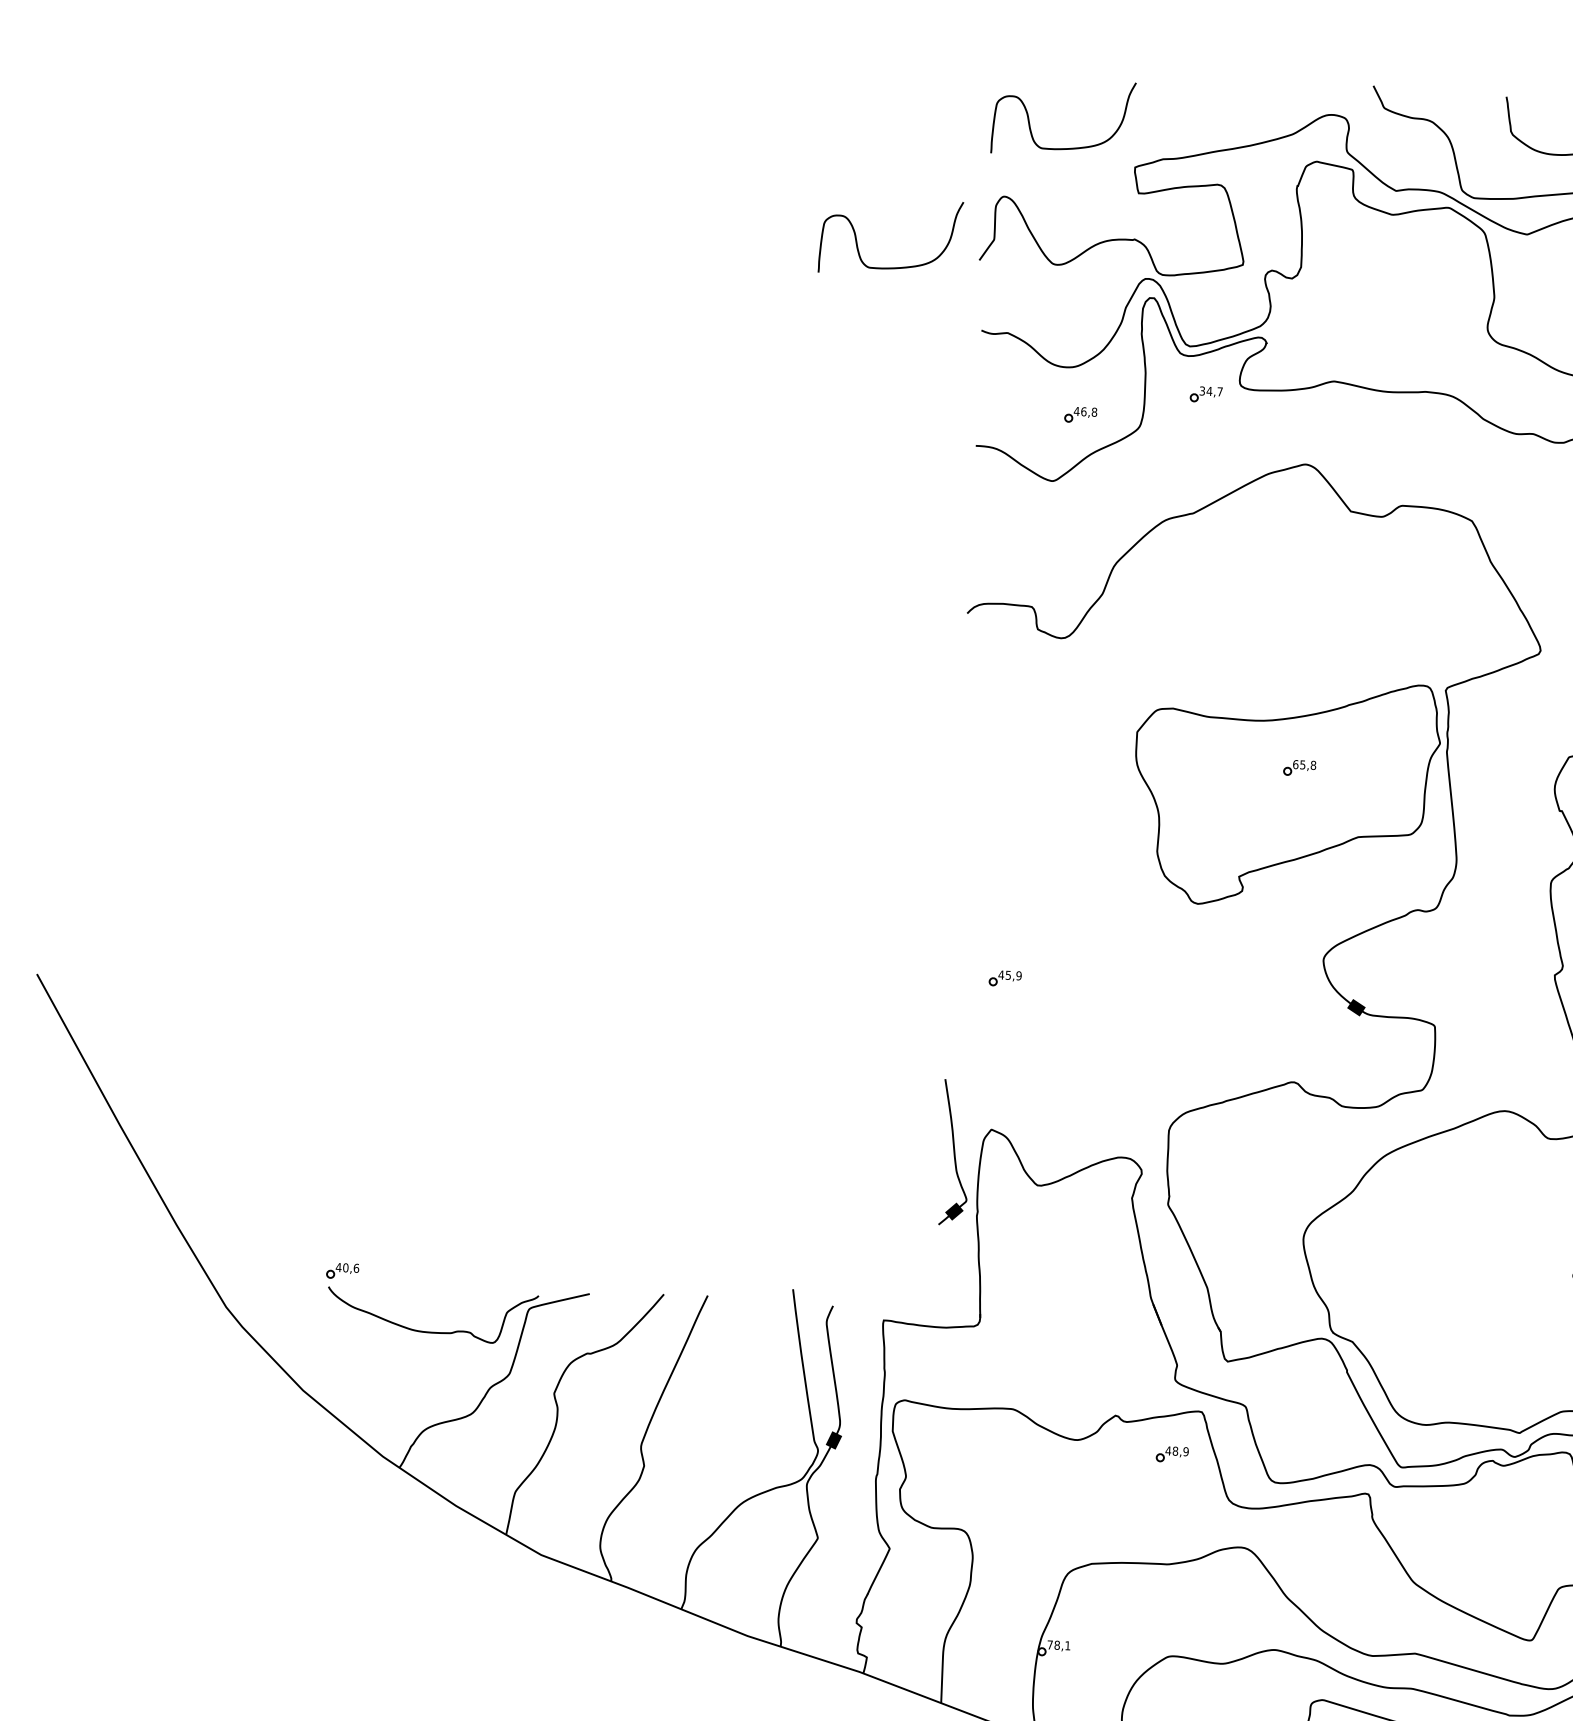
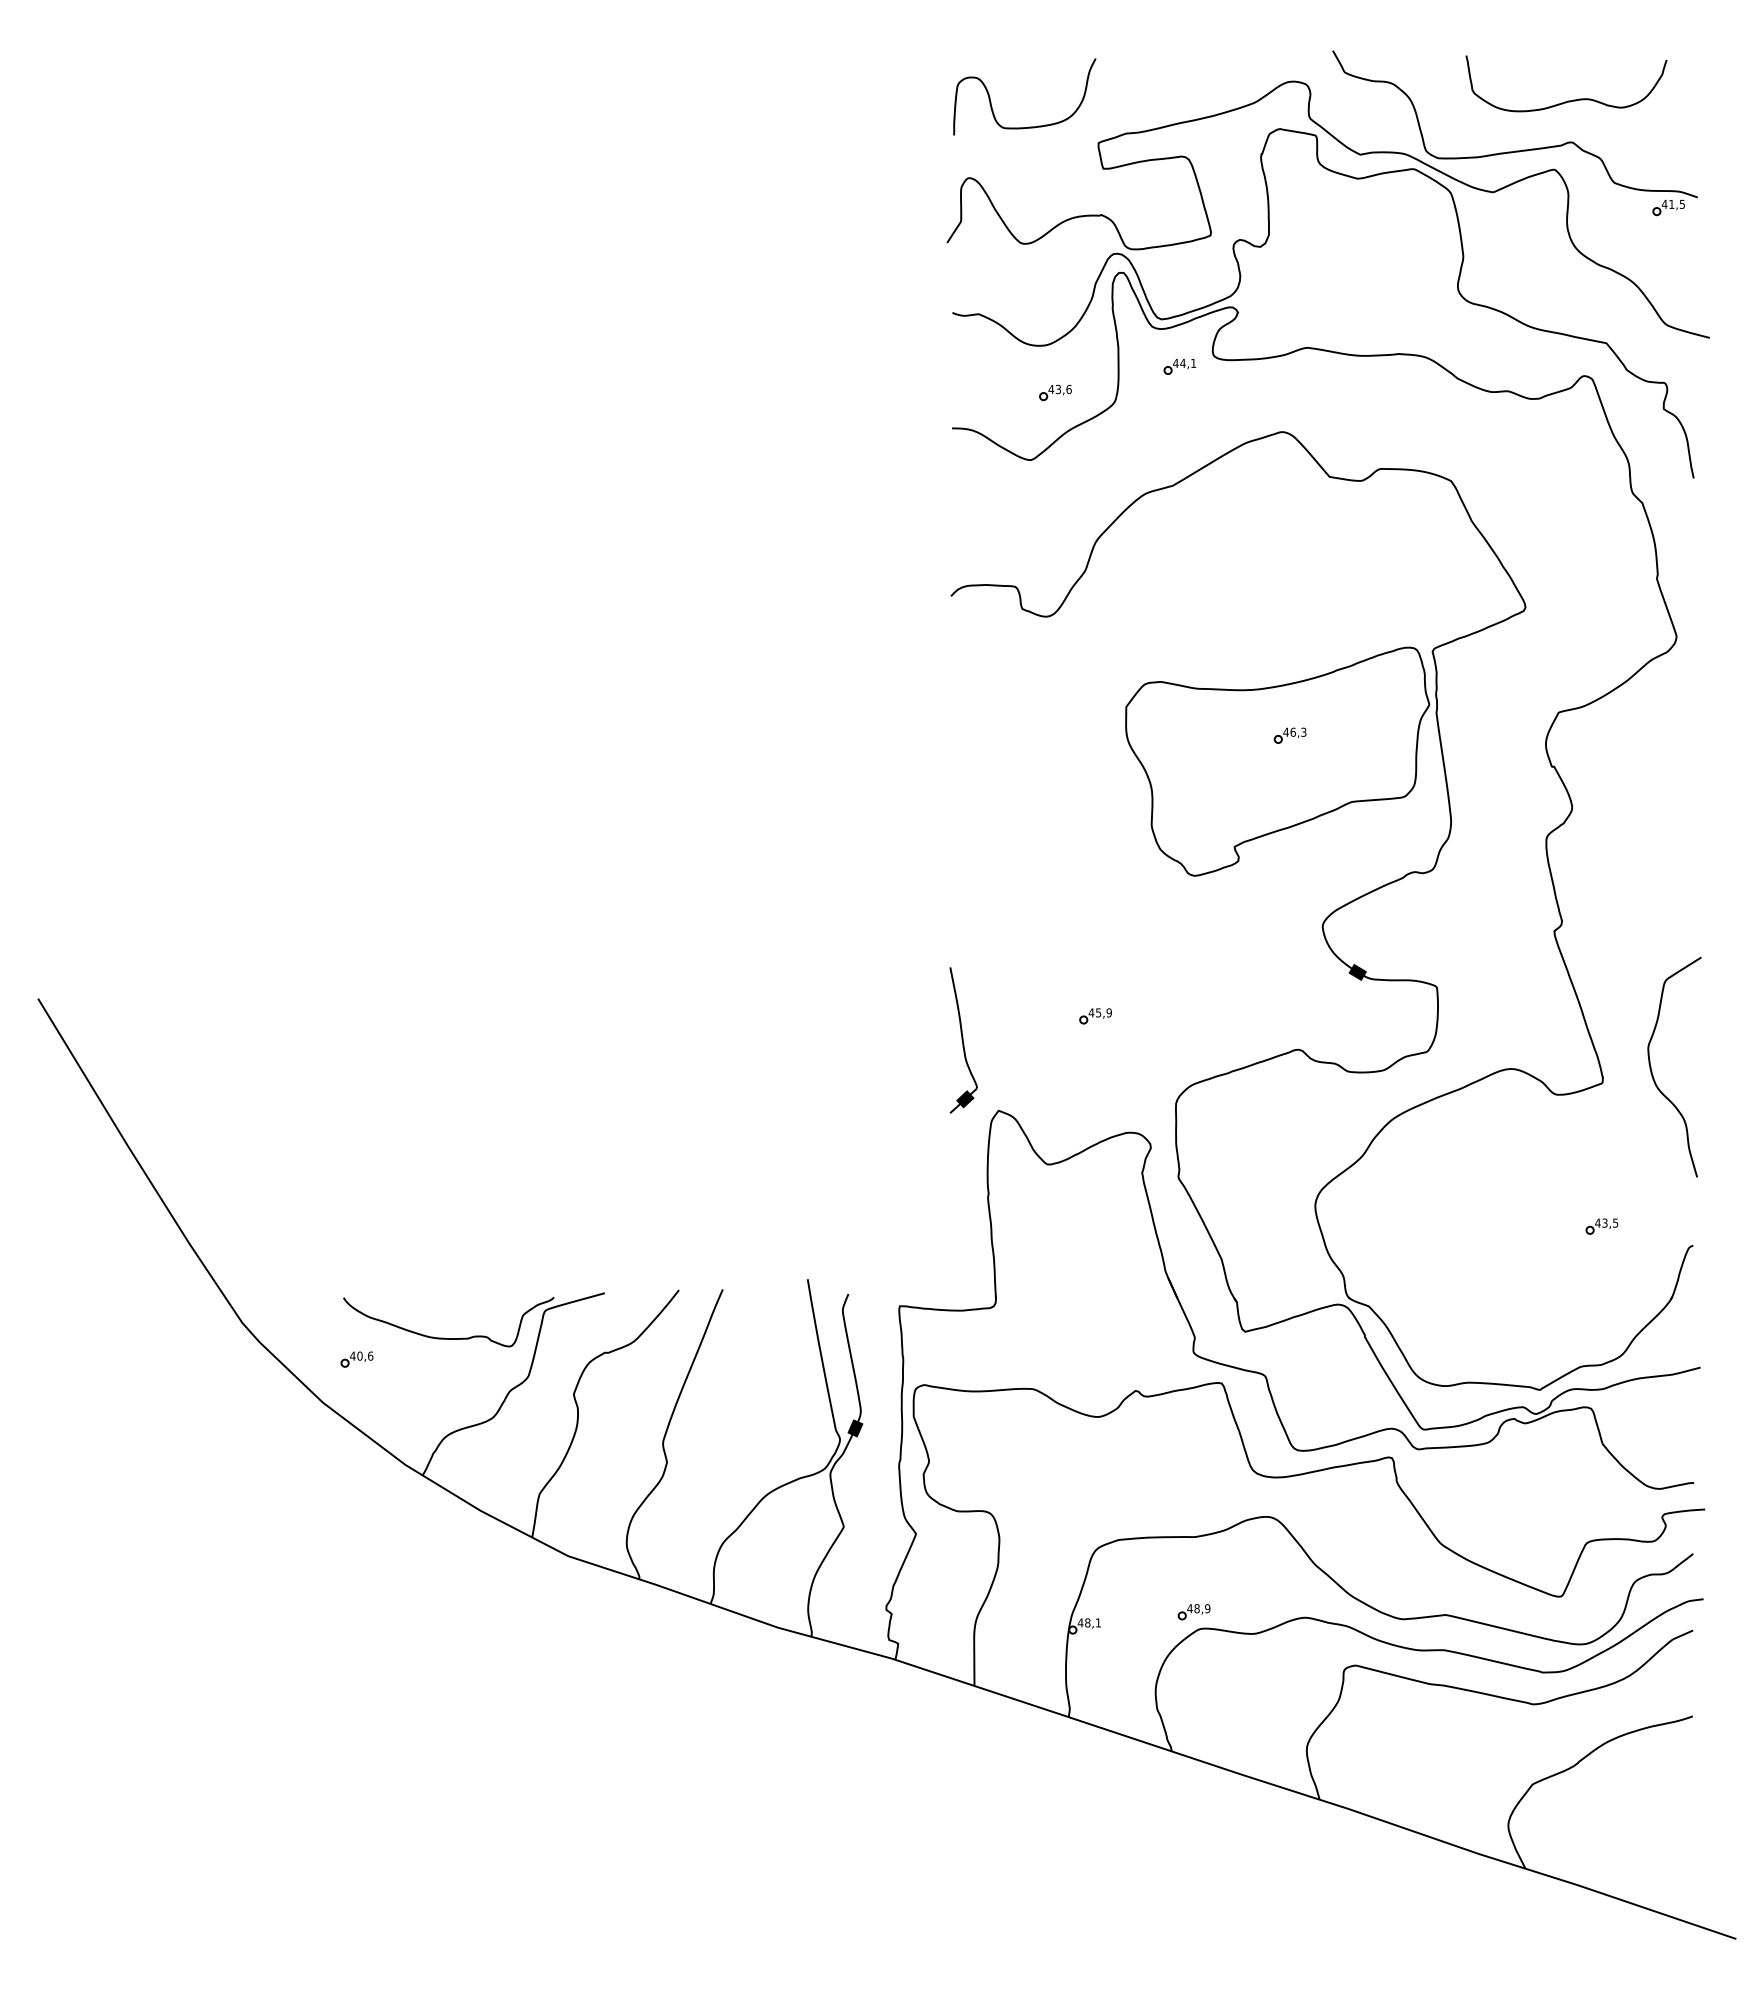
curve: (893, 267) -> (861, 253), removed
text: (1211, 390) -> (1184, 362), 34,7 -> 44,1
text: (1088, 412) -> (1063, 389), 46,8 -> 43,6
text: (1304, 764) -> (1294, 731), 65,8 -> 46,3
part: (1005, 978) -> (1095, 1016), moved
part: (955, 1152) -> (963, 1040), moved
part: (342, 1271) -> (356, 1359), moved
part: (1171, 1454) -> (1193, 1612), moved
text: (1049, 1644) -> (1080, 1622), 78,1 -> 48,1

